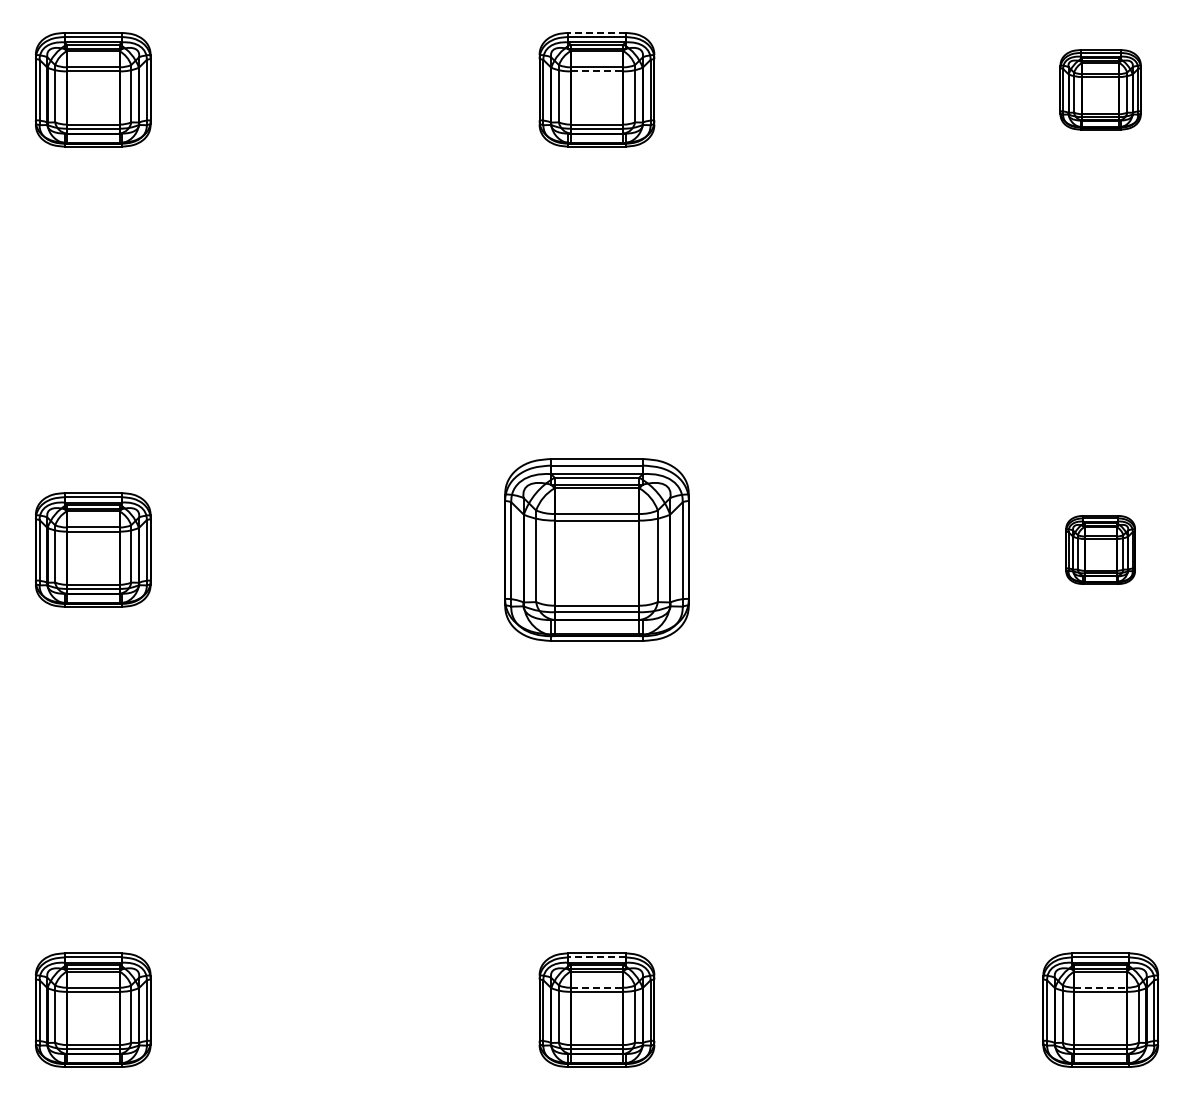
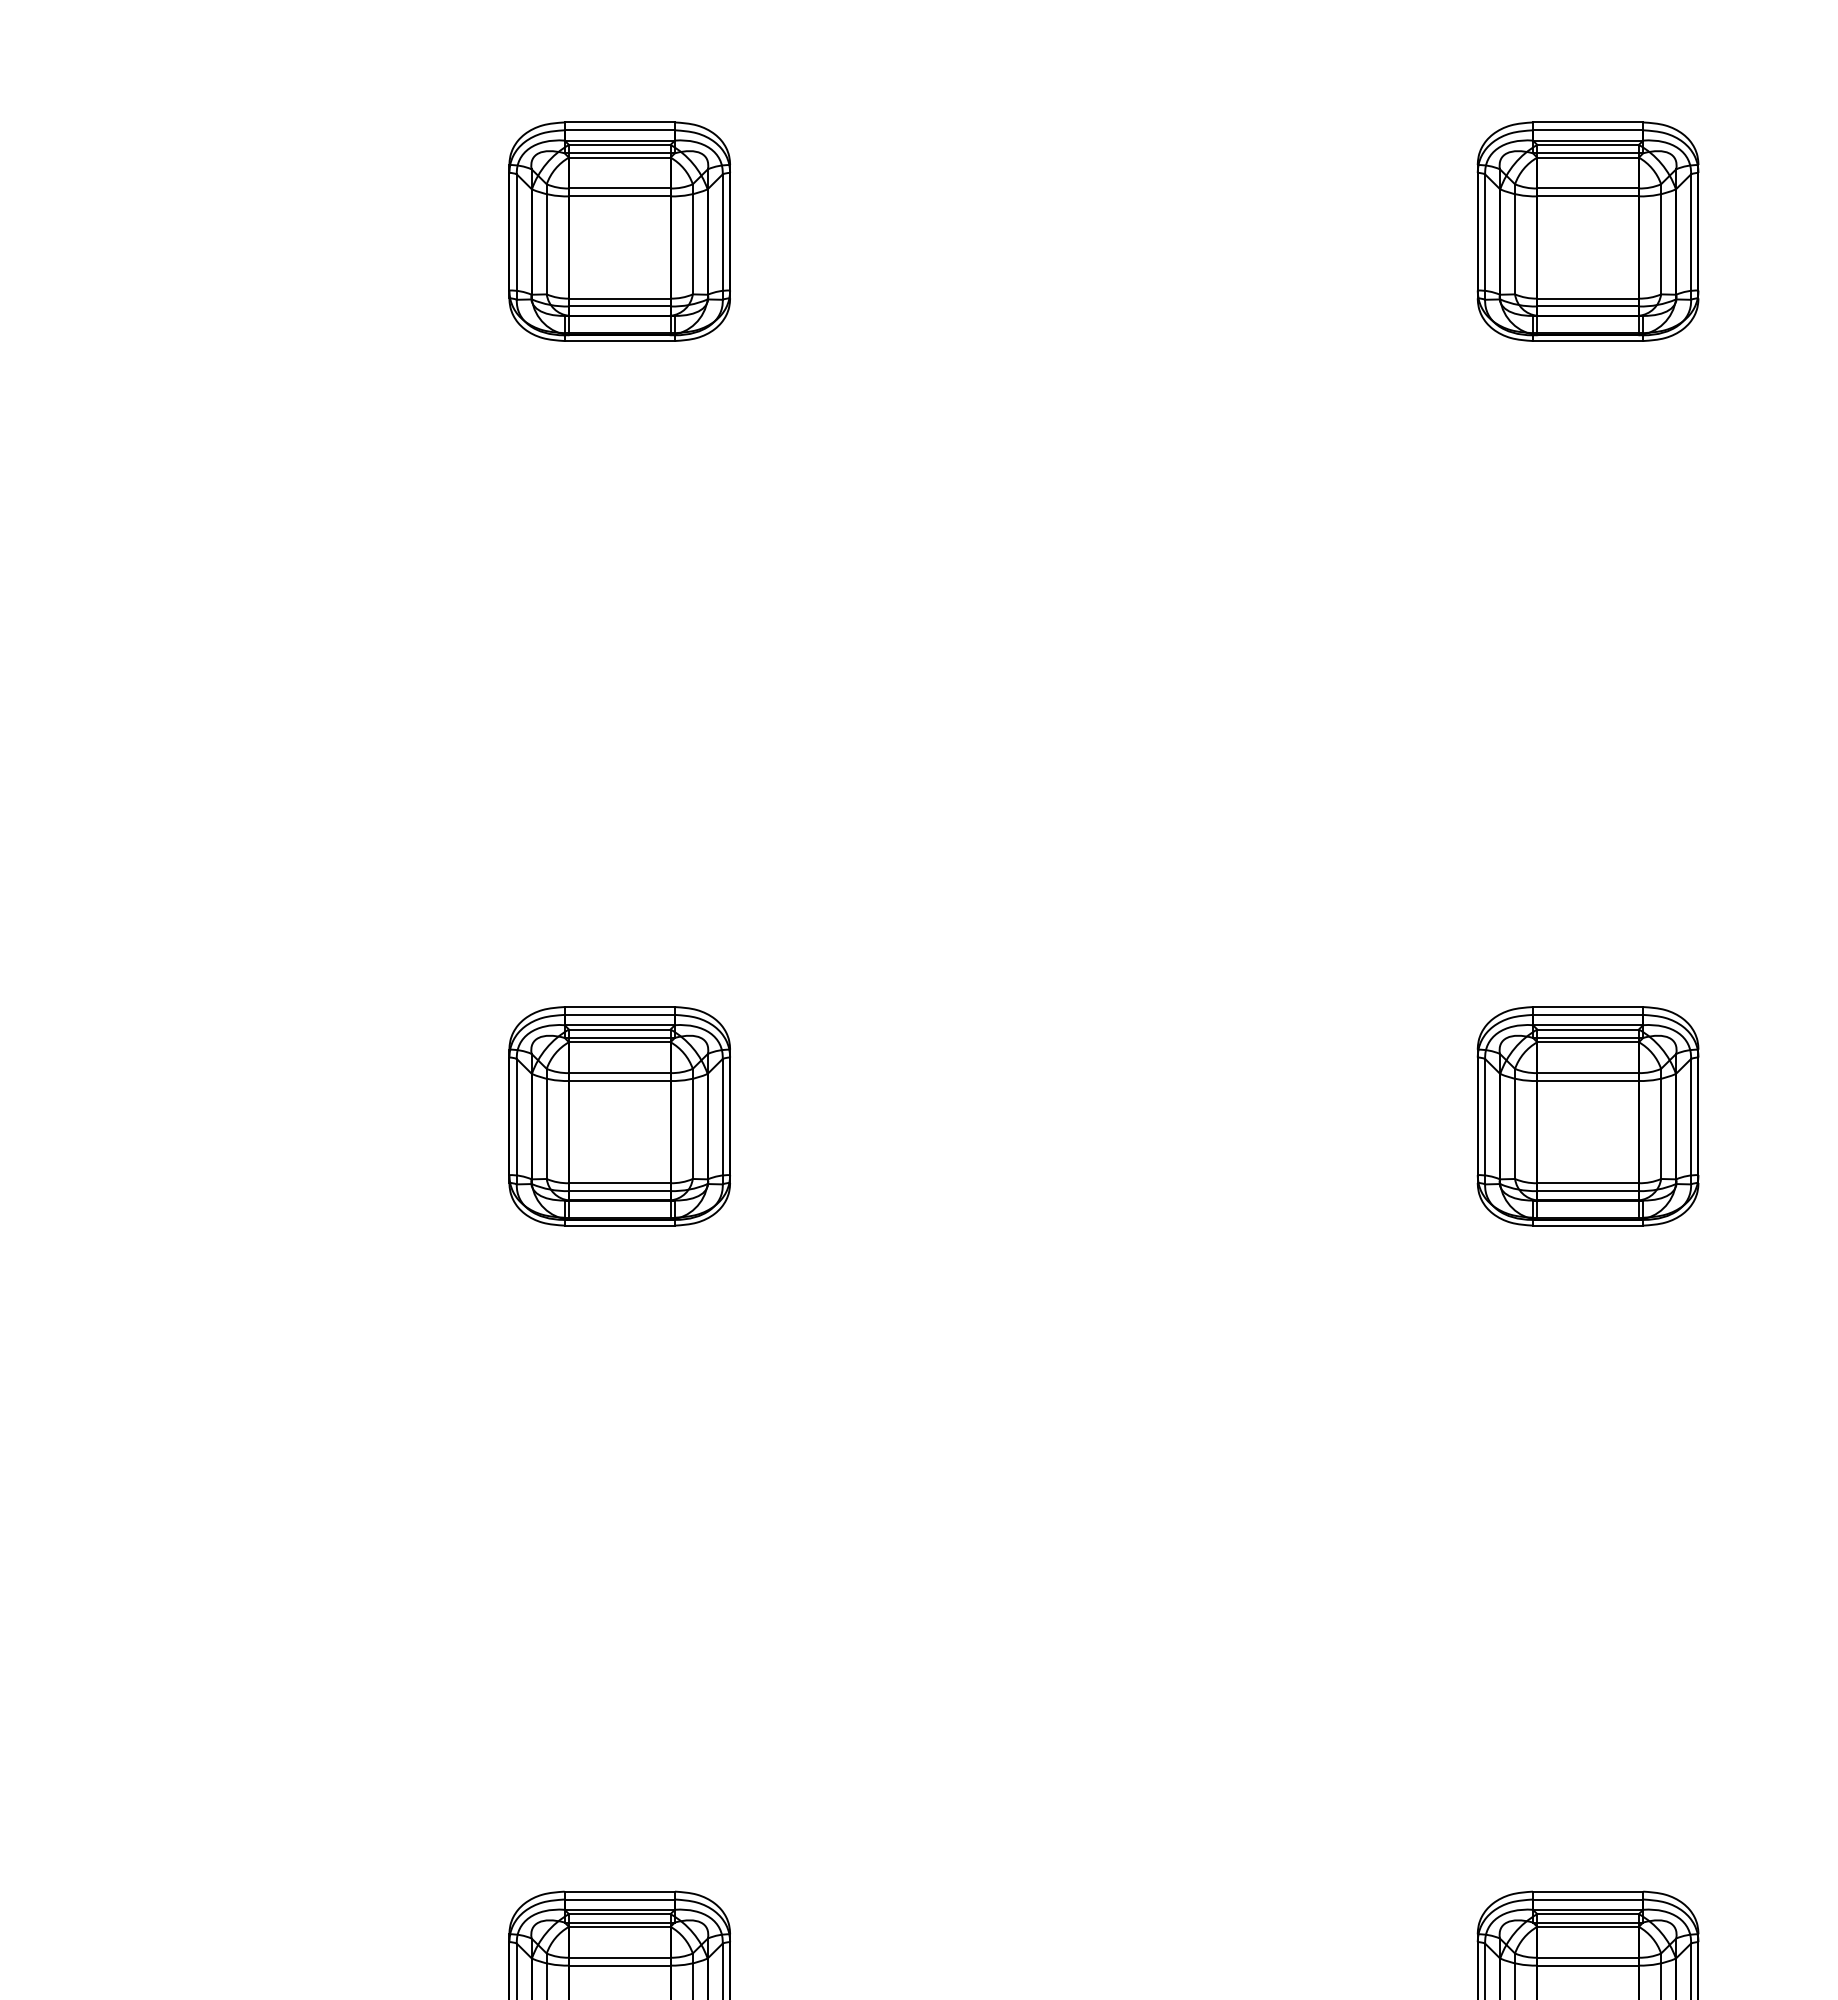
line: (597, 32) -> (620, 121), dashed -> solid
line: (597, 71) -> (620, 196), dashed -> solid
part: (1100, 89) -> (1587, 231), size x1.43
part: (596, 549) -> (618, 1115), size x0.62
part: (1100, 549) -> (1587, 1115), size x1.67
line: (597, 957) -> (620, 1899), dashed -> solid
line: (597, 987) -> (620, 1957), dashed -> solid
line: (1101, 987) -> (1589, 1957), dashed -> solid

